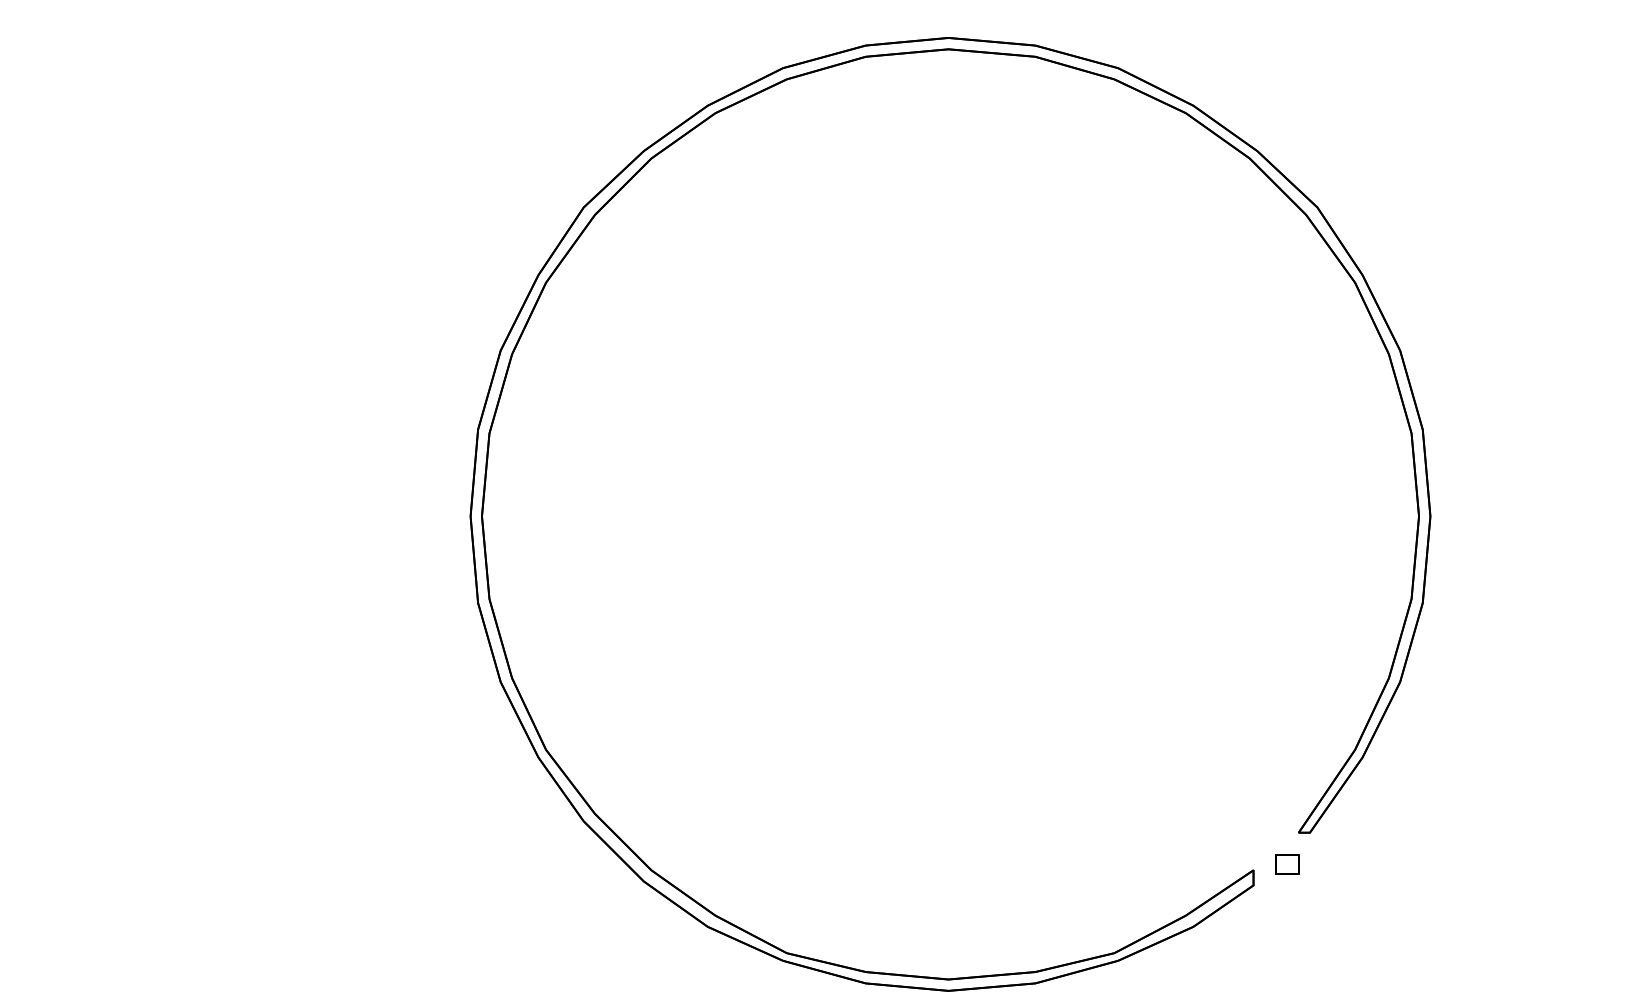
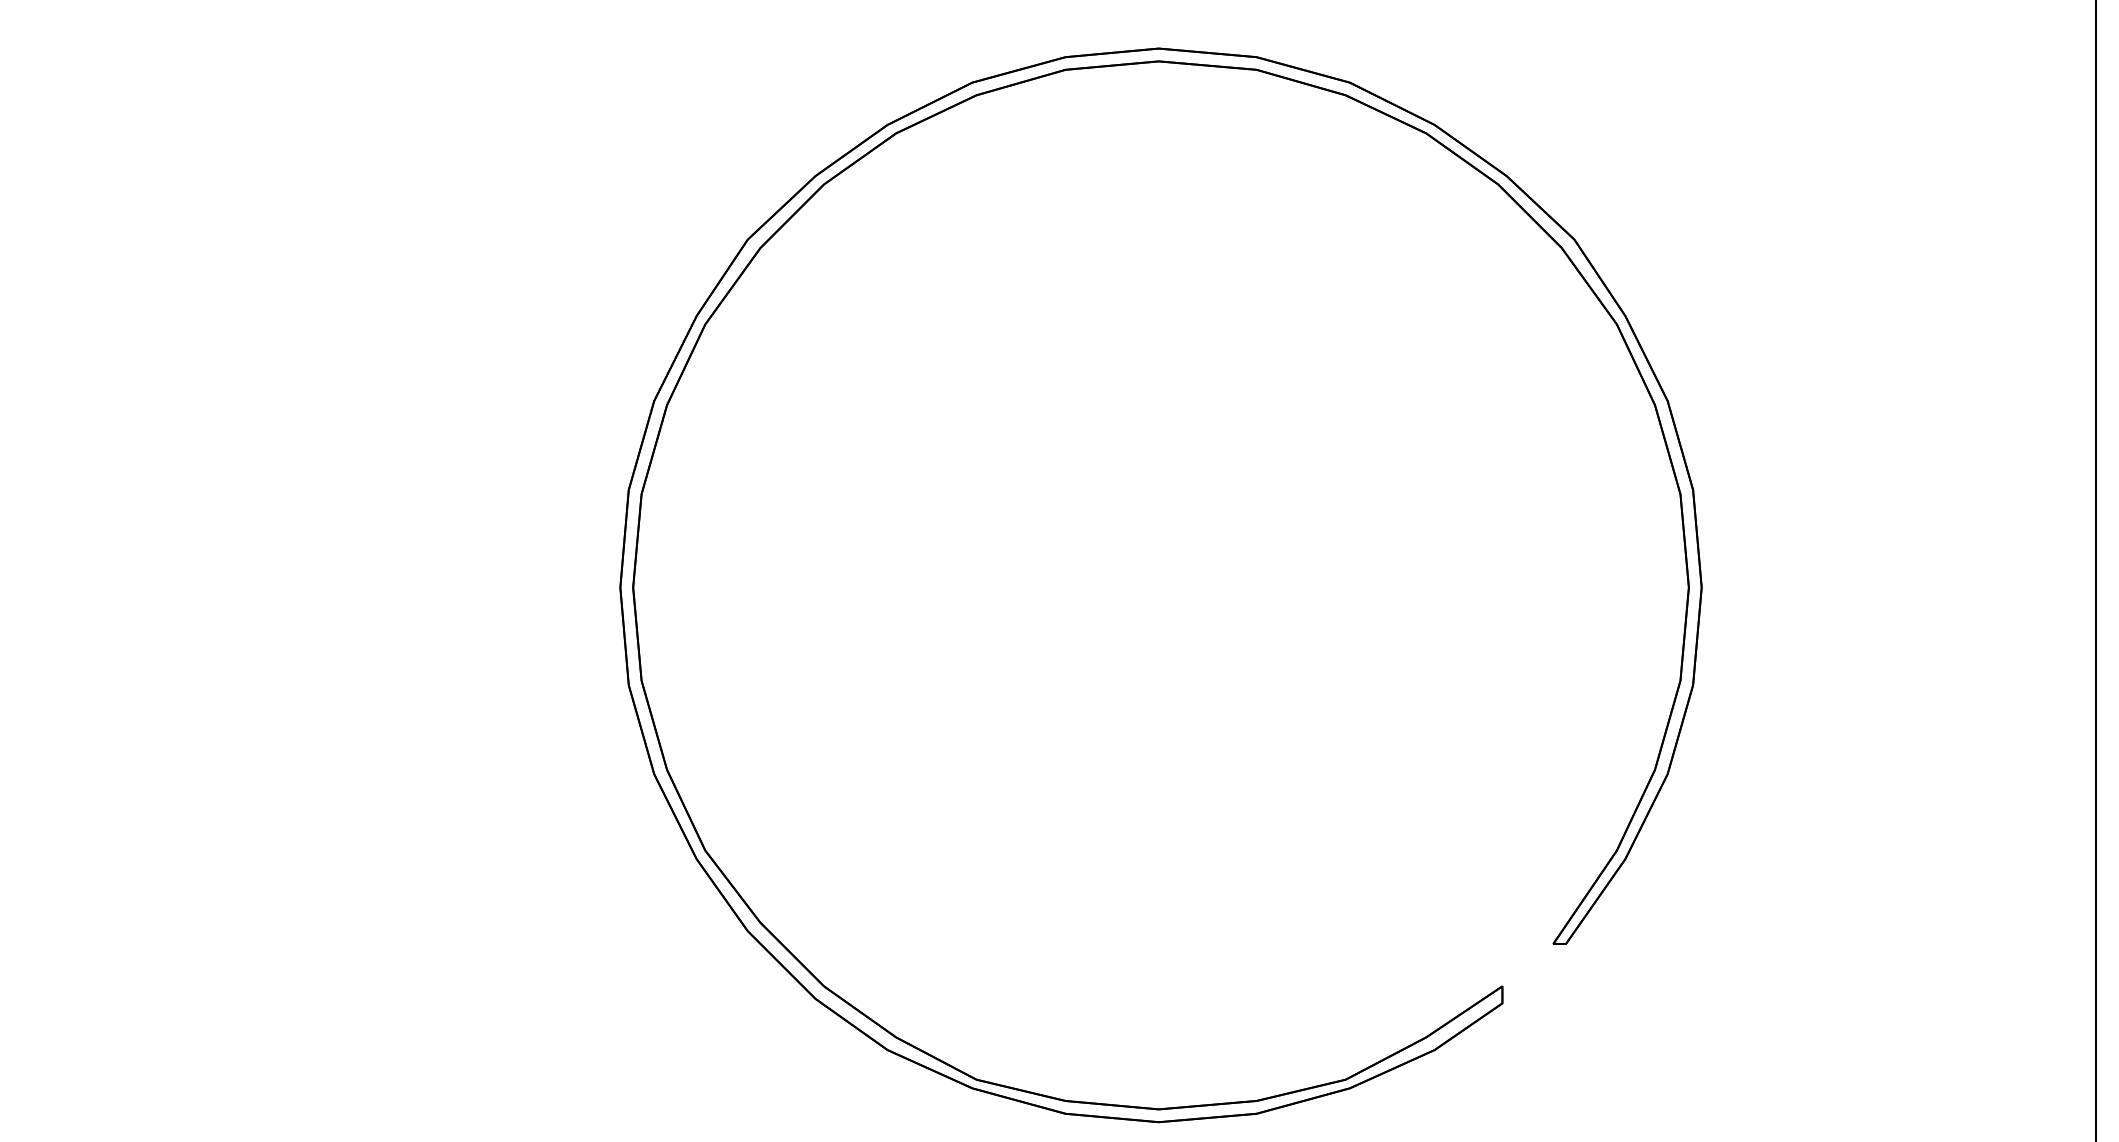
part: (1287, 864) -> (1540, 979), removed

